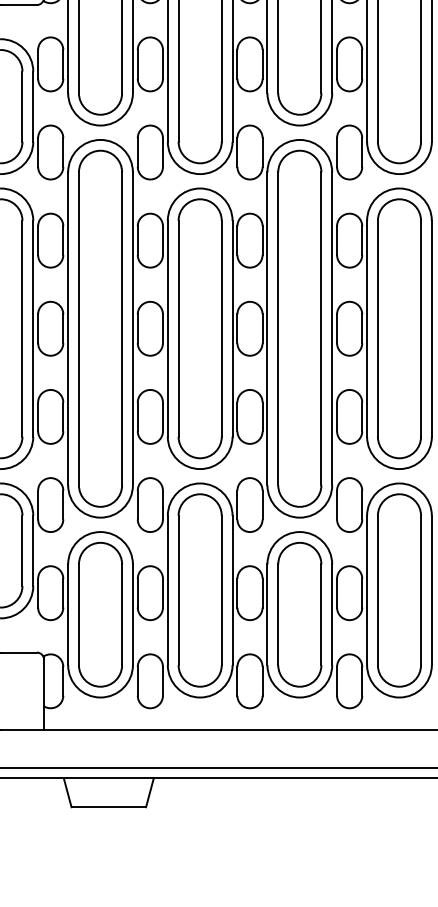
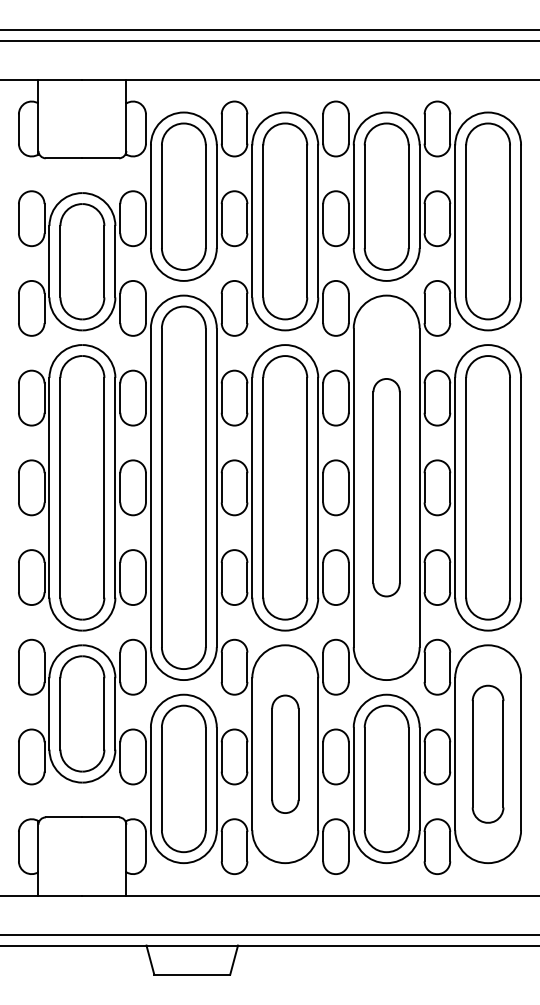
part: (299, 328) -> (386, 487), size x0.6
part: (200, 590) -> (285, 754), size x0.6
part: (398, 590) -> (487, 754), size x0.7

